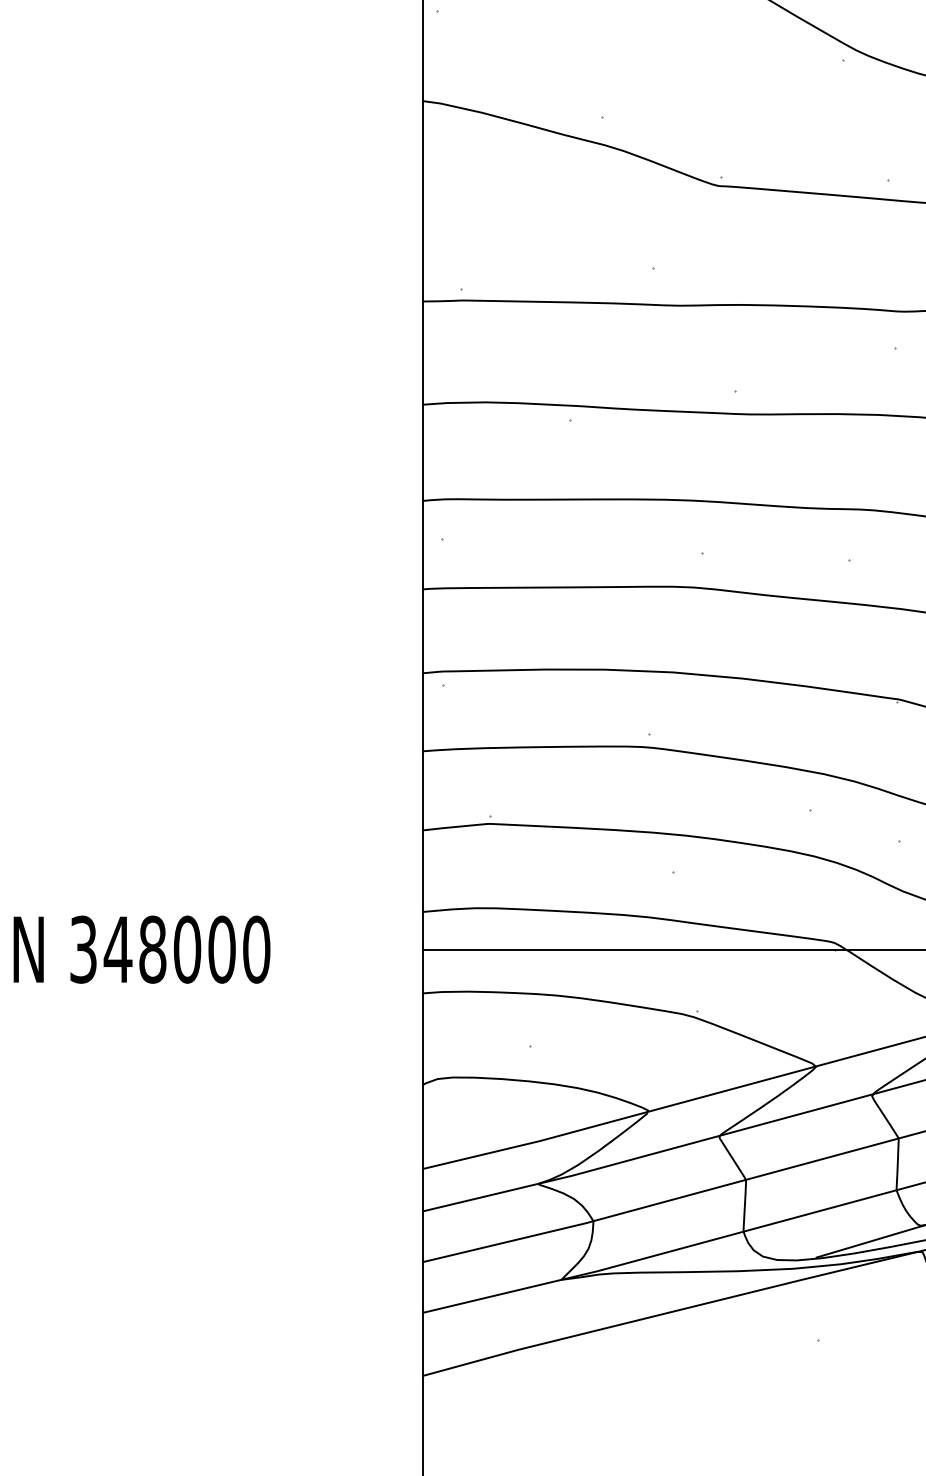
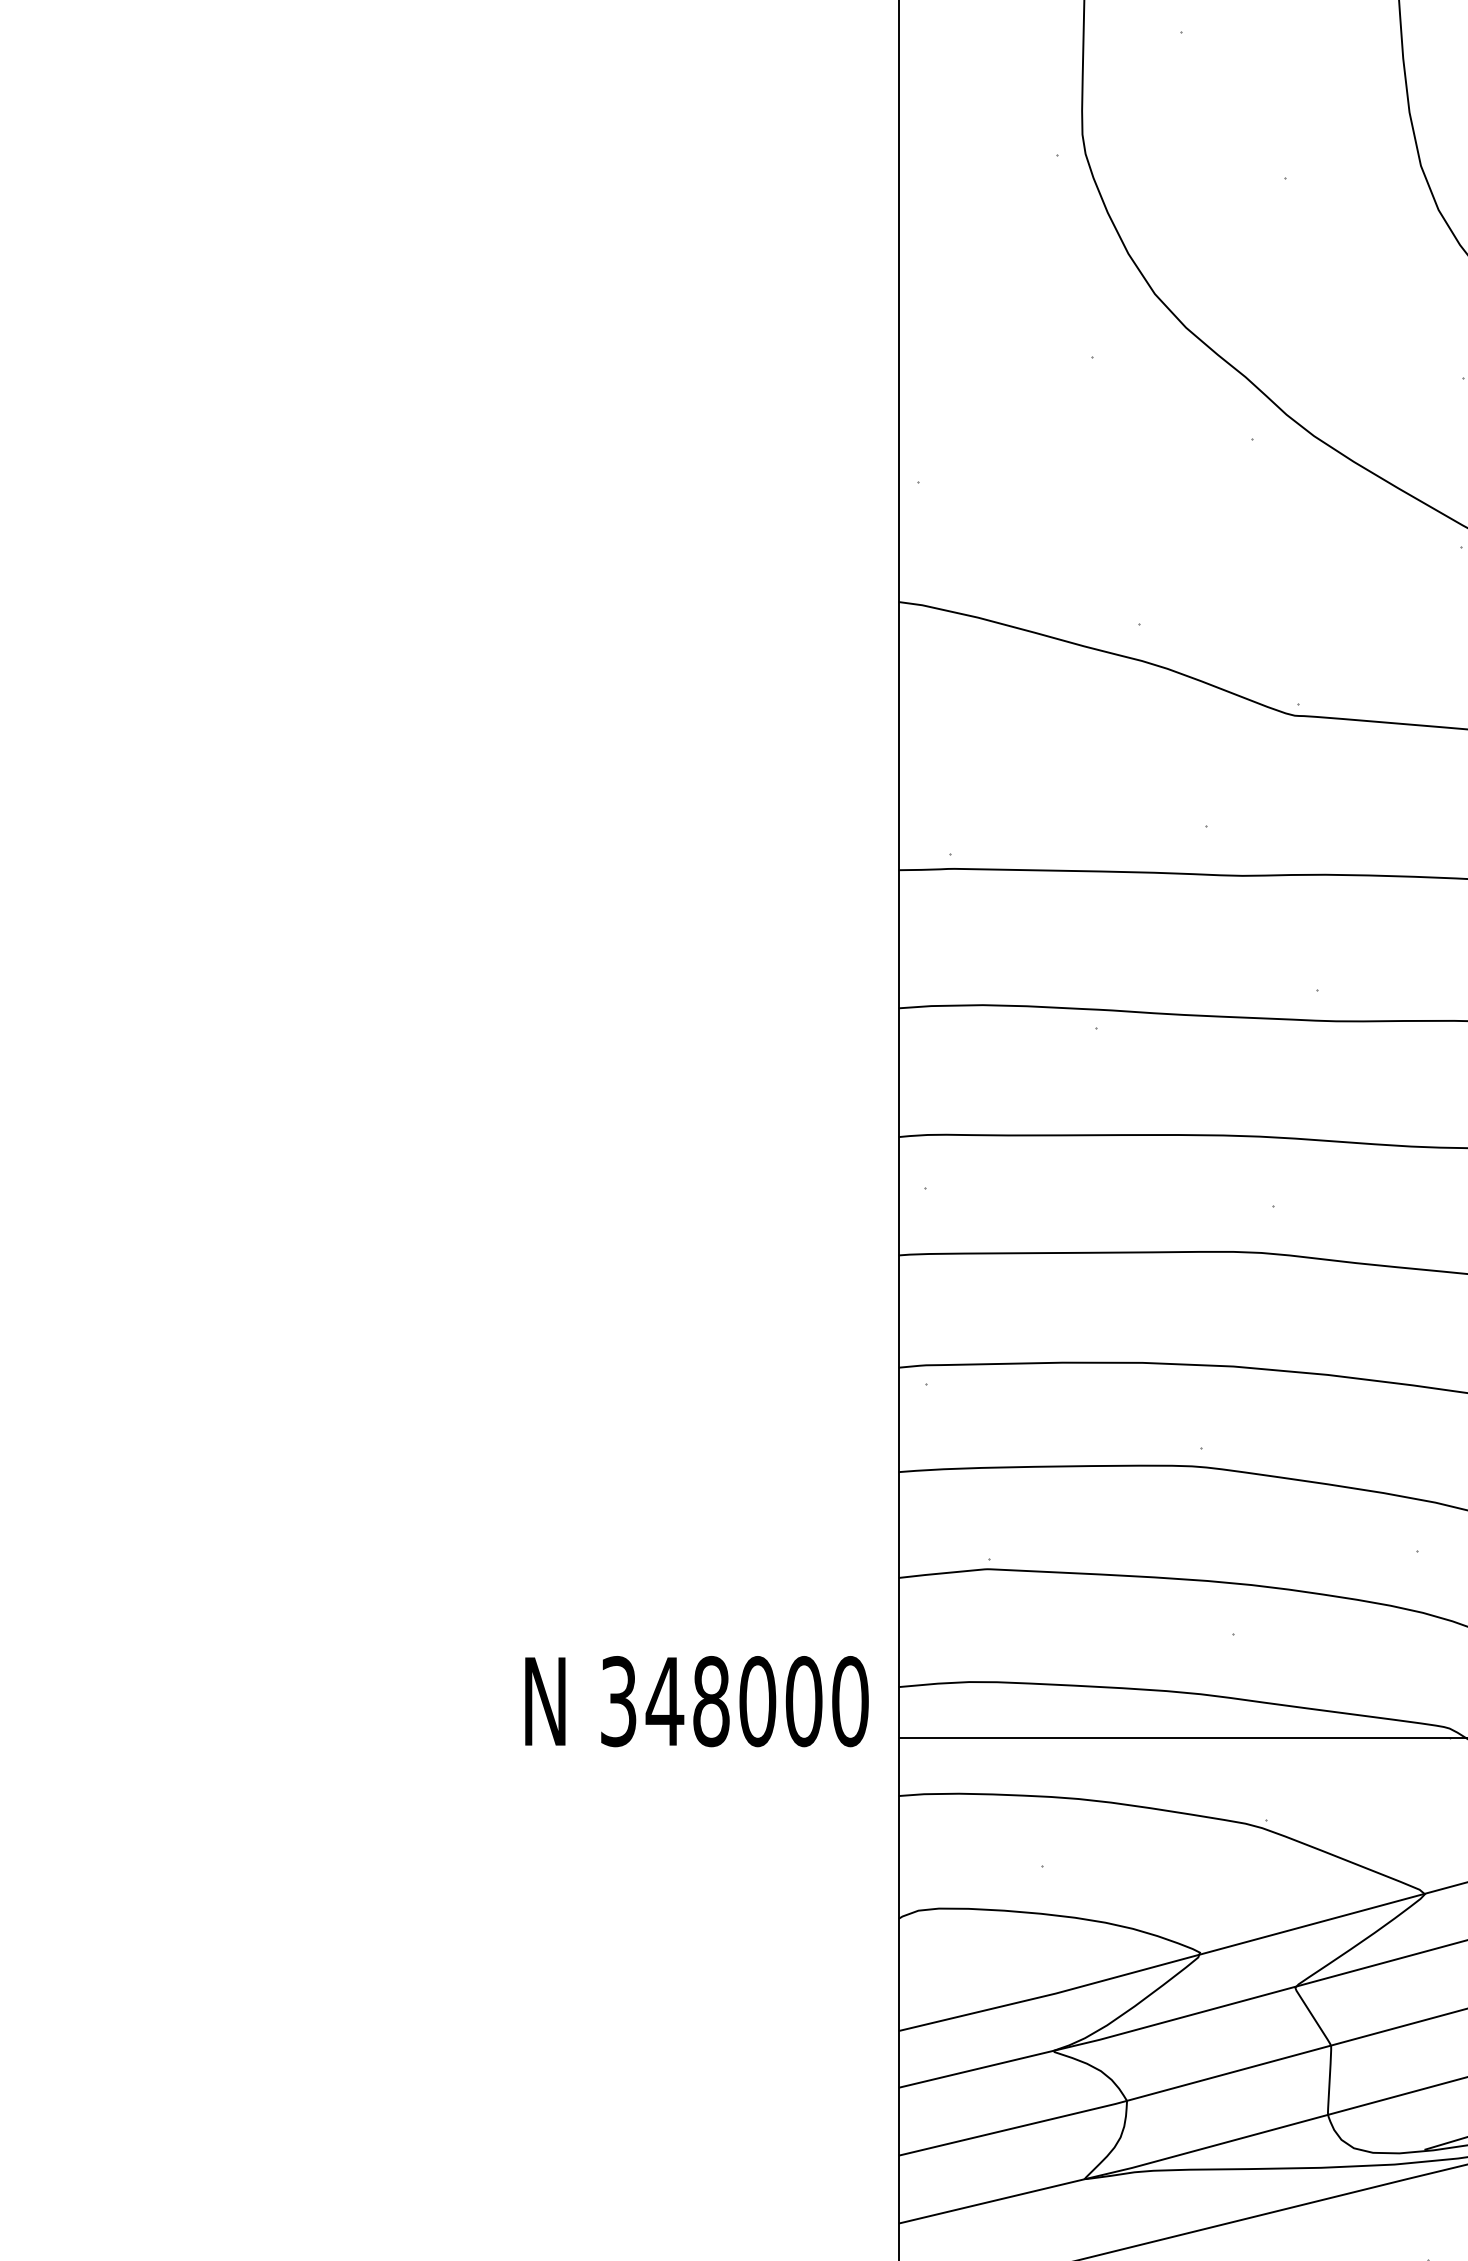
text: (141, 949) -> (696, 1701), moved

